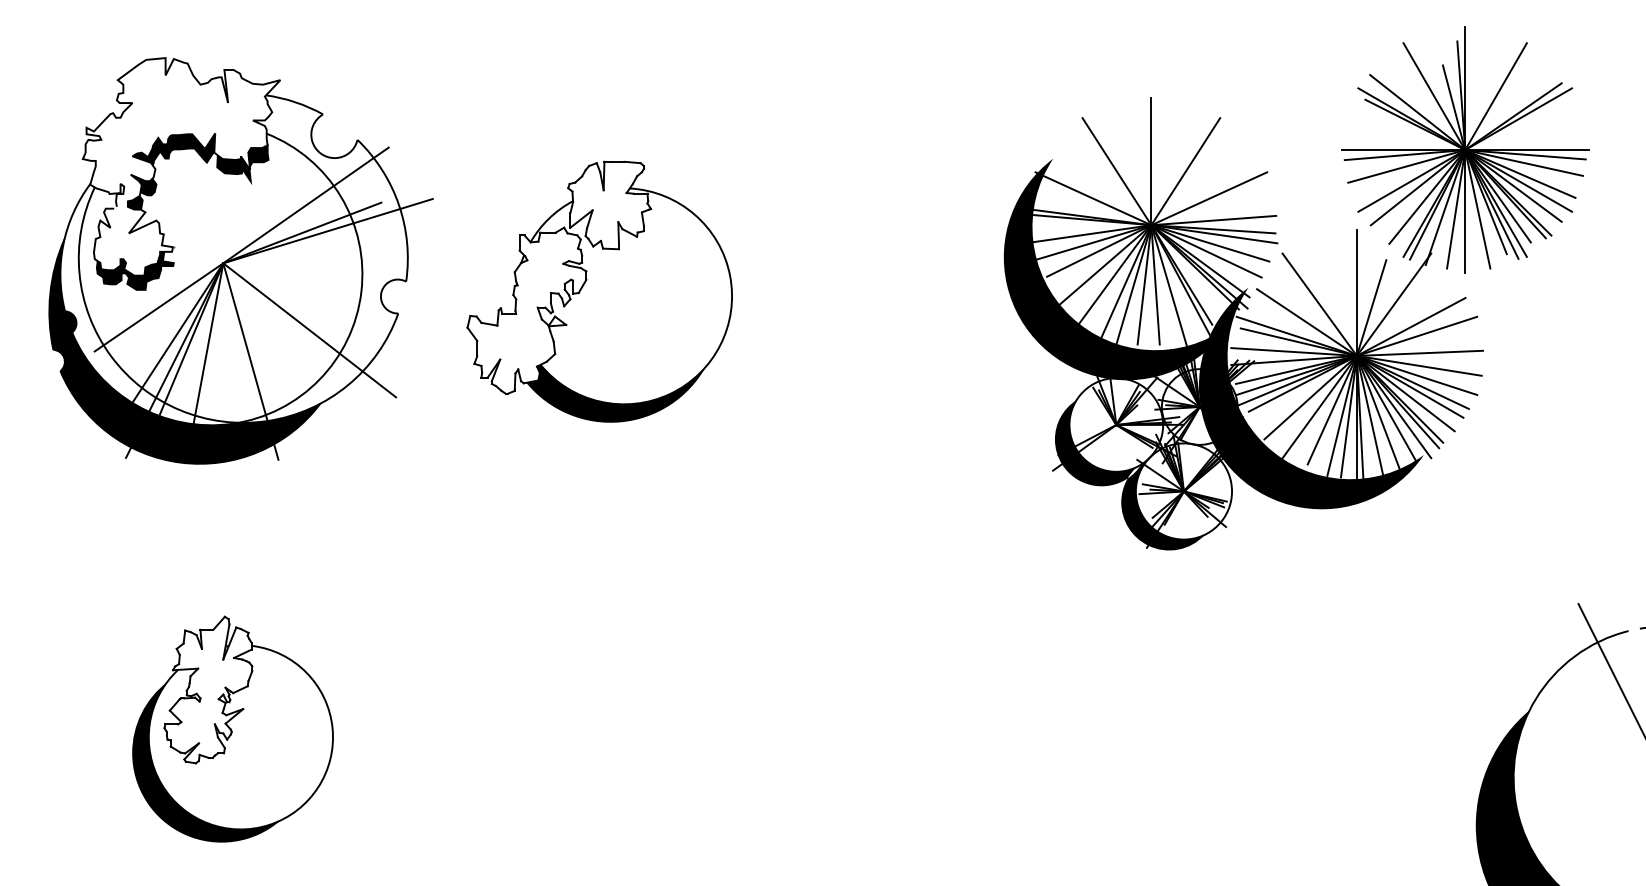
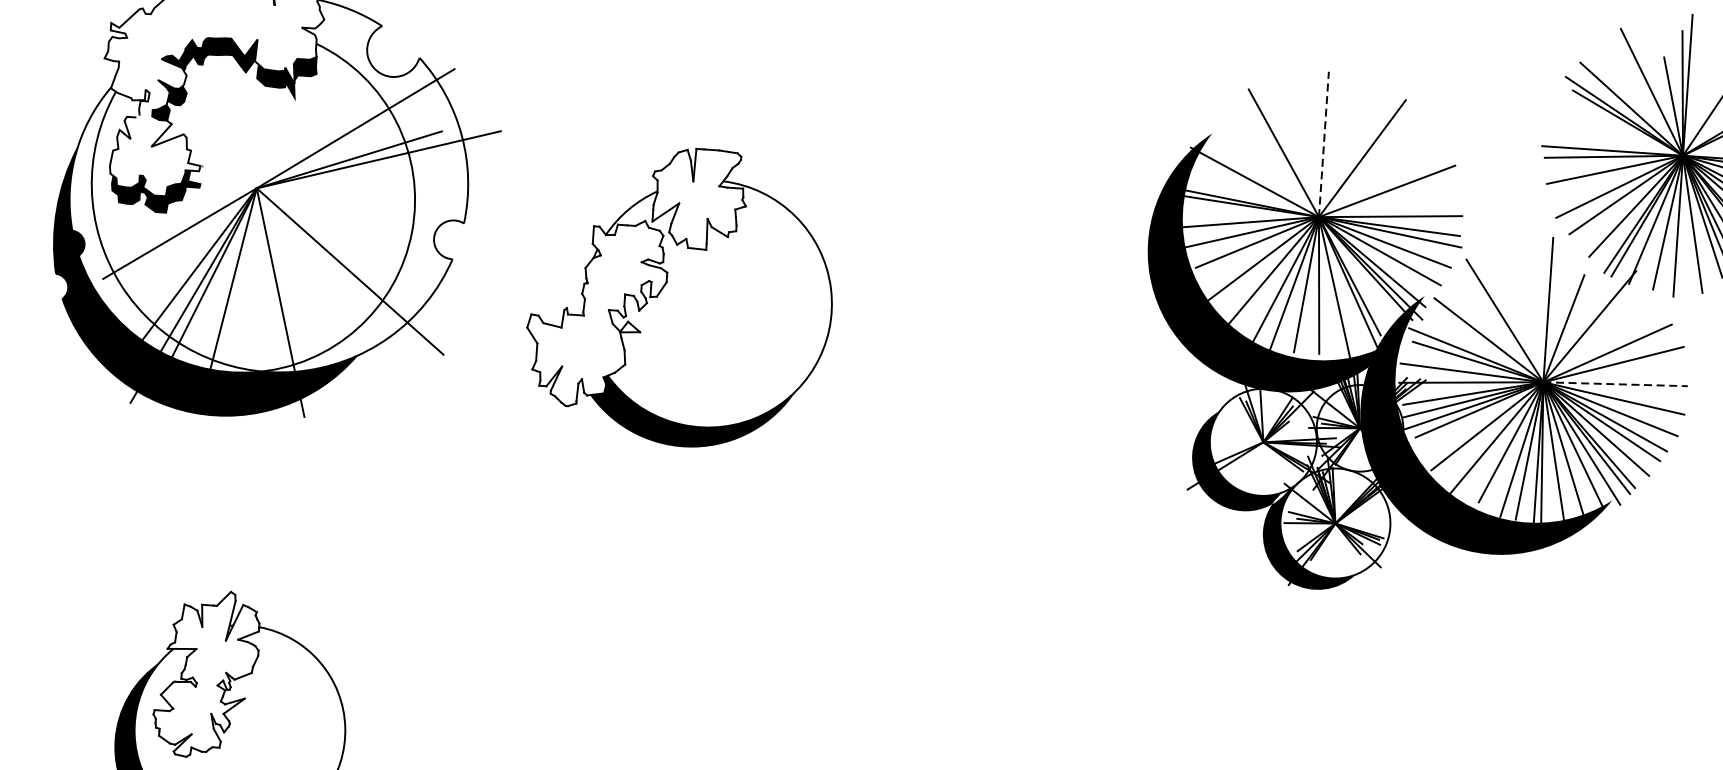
line: (1151, 161) -> (1324, 144), solid -> dashed
part: (599, 291) -> (680, 296), moved
line: (1420, 353) -> (1616, 384), solid -> dashed

